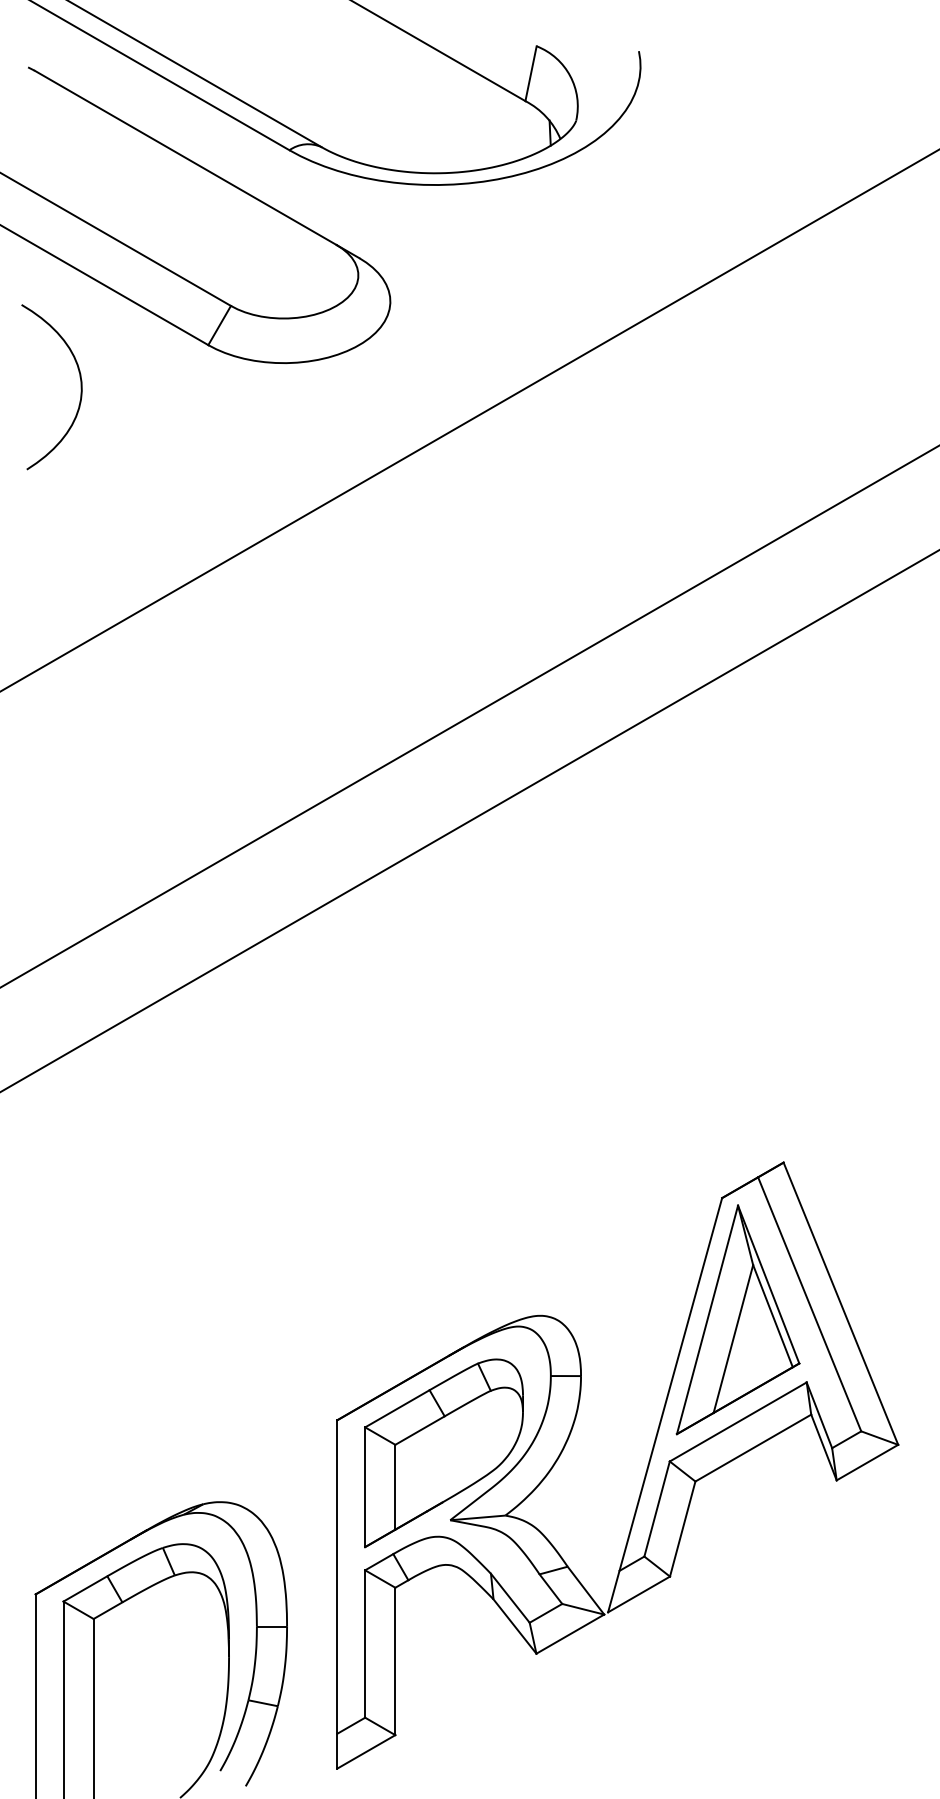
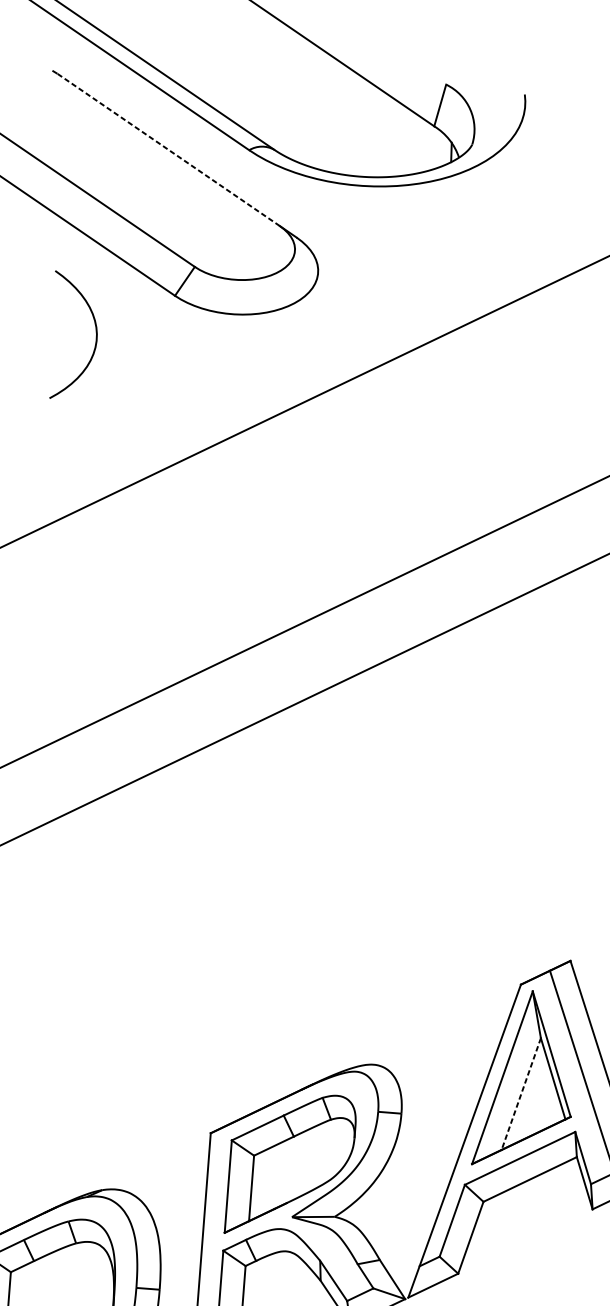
line: (185, 157) -> (168, 149), solid -> dashed
curve: (80, 387) -> (95, 338), moved
line: (733, 1339) -> (521, 1094), solid -> dashed

